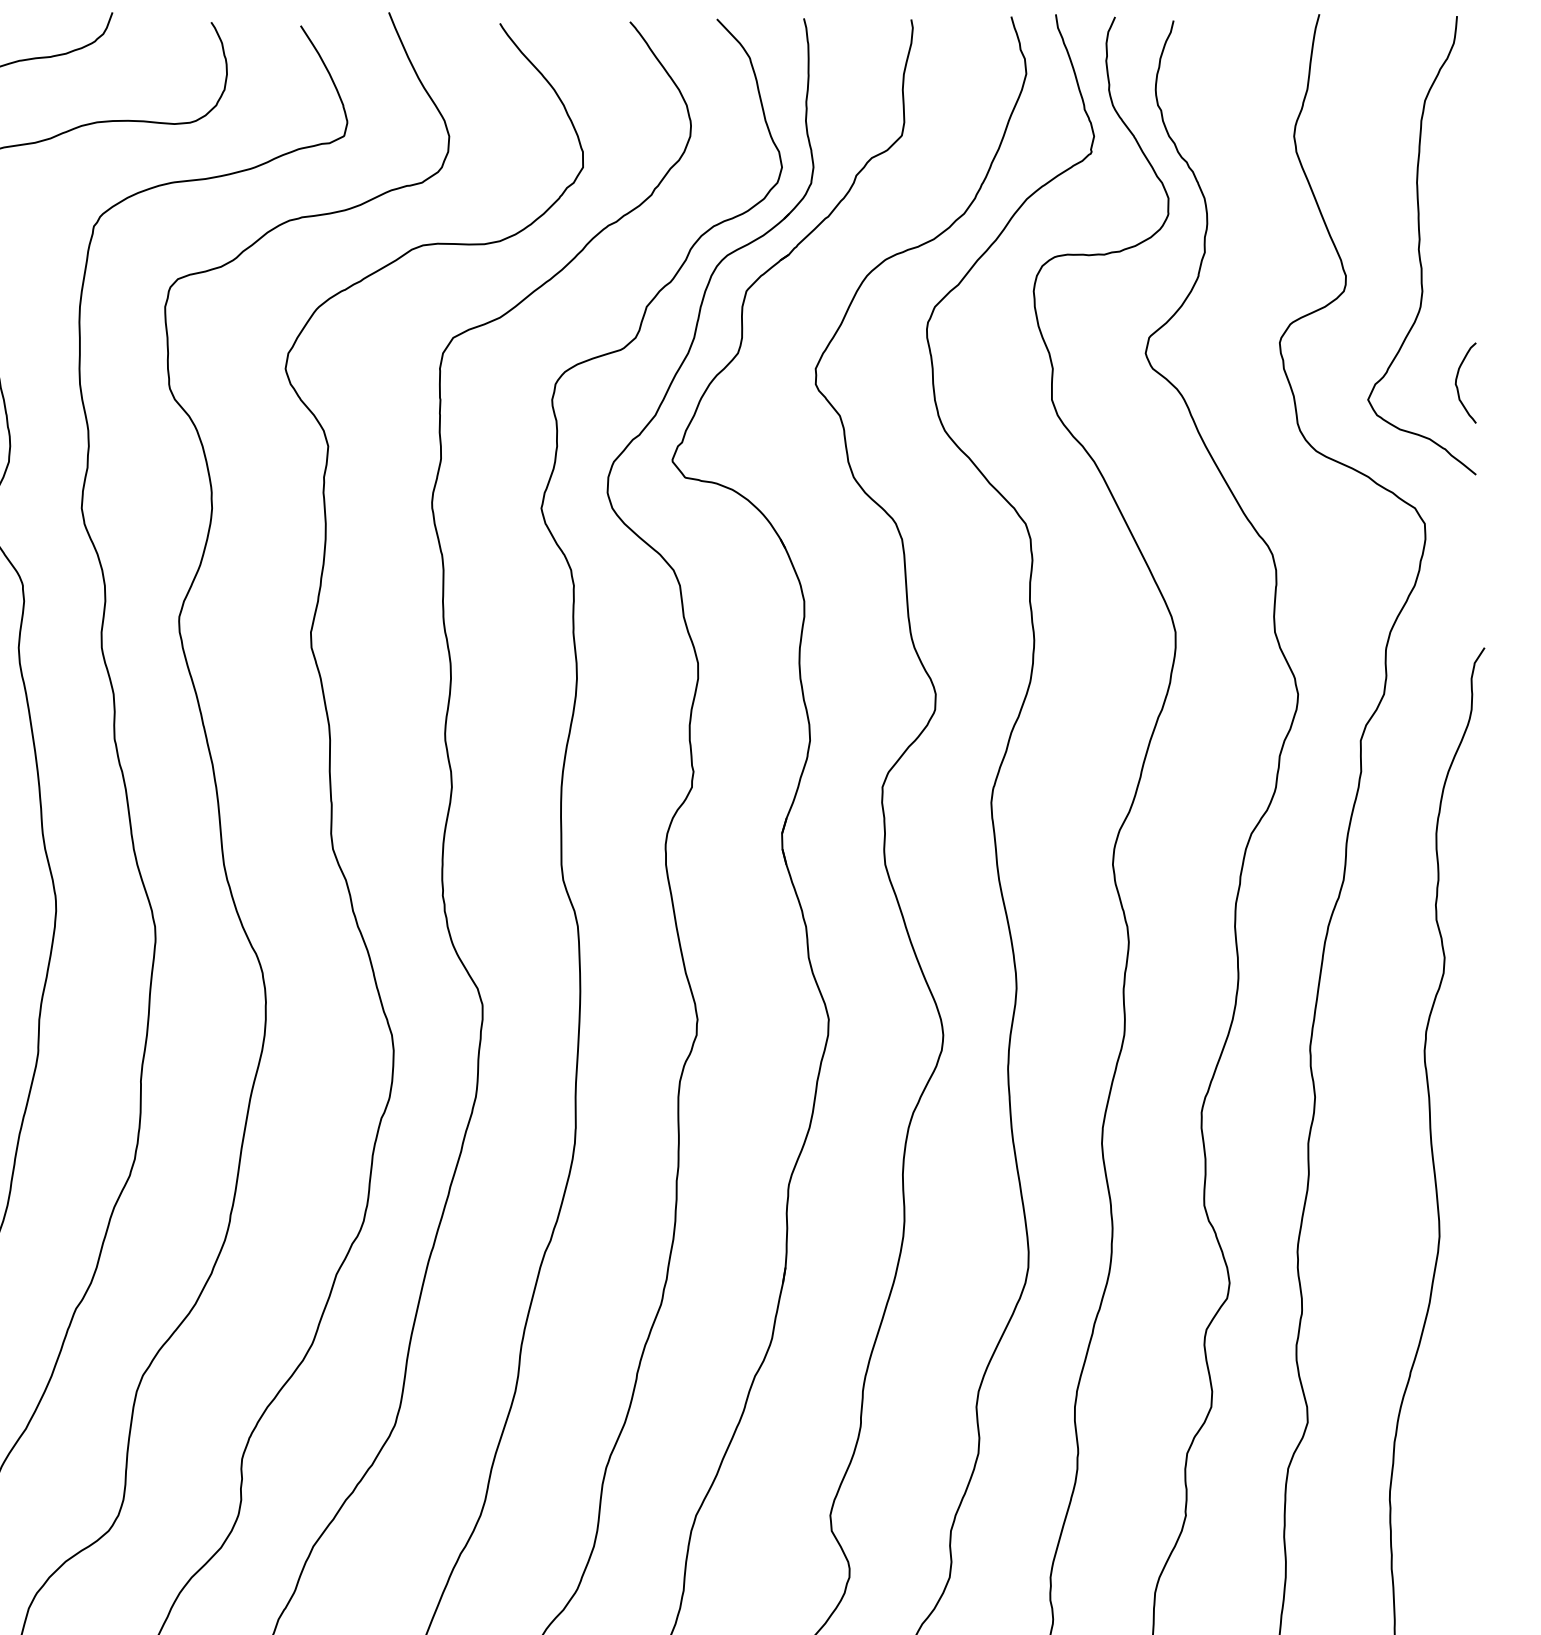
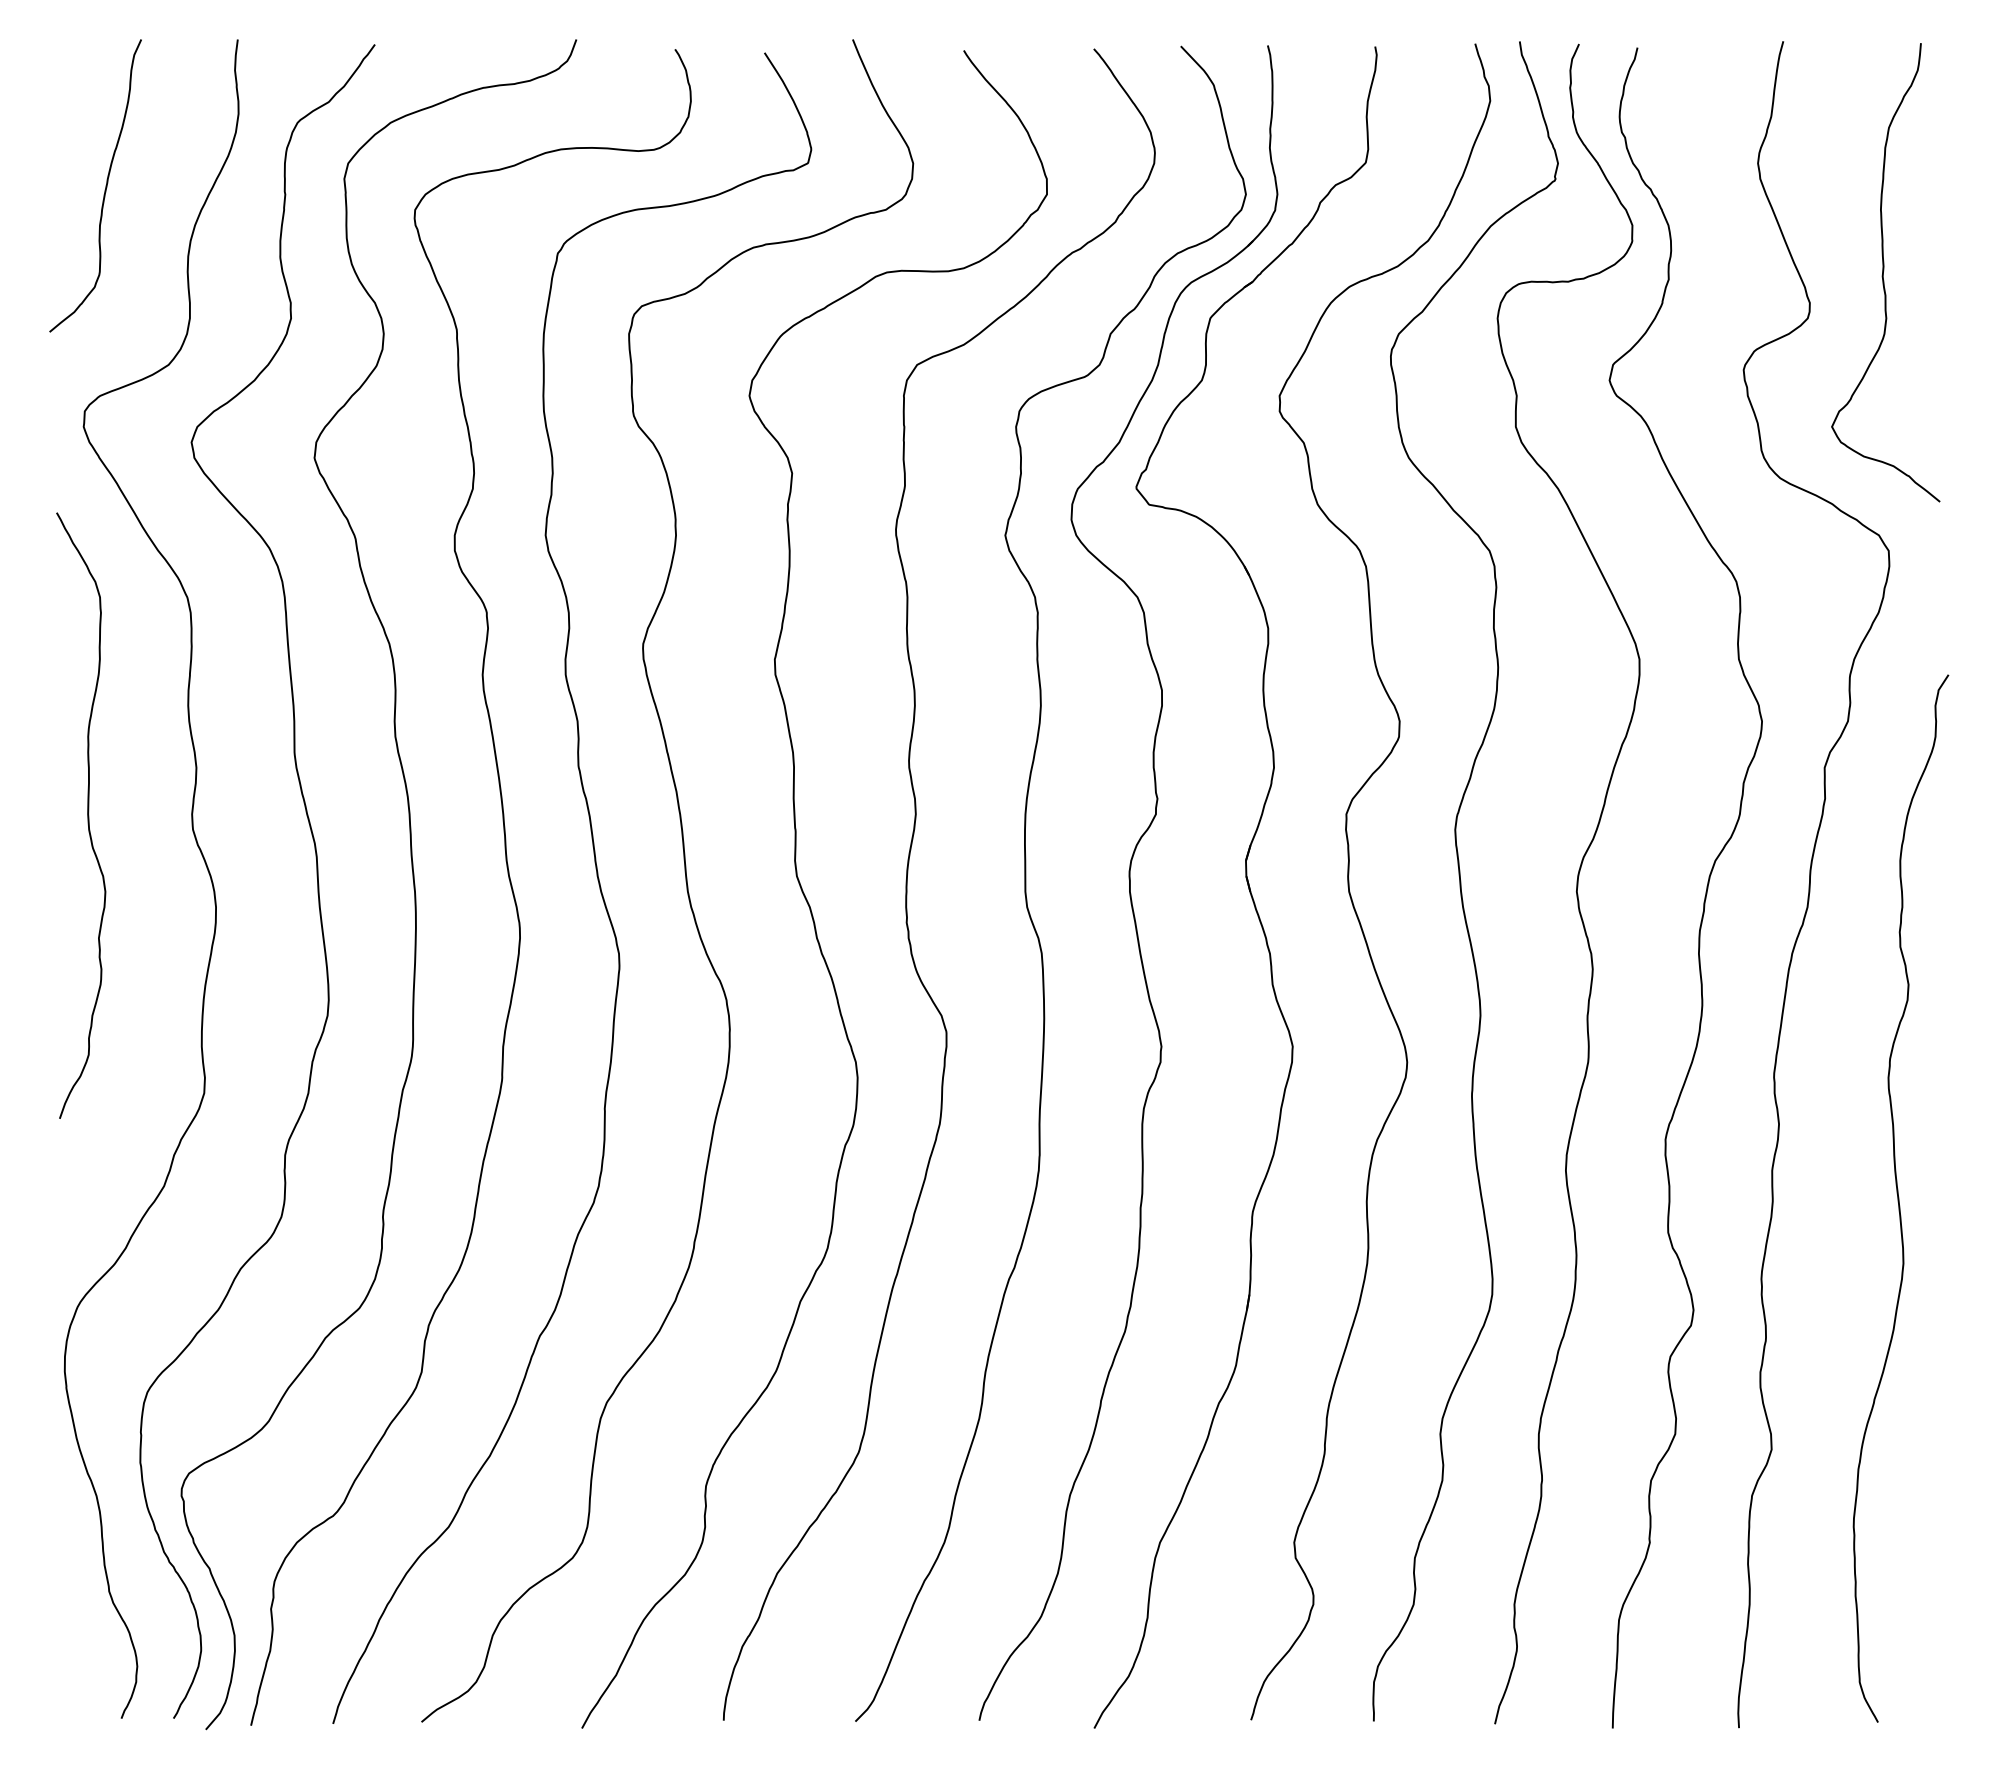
curve: (1457, 379) -> (1921, 406), removed

